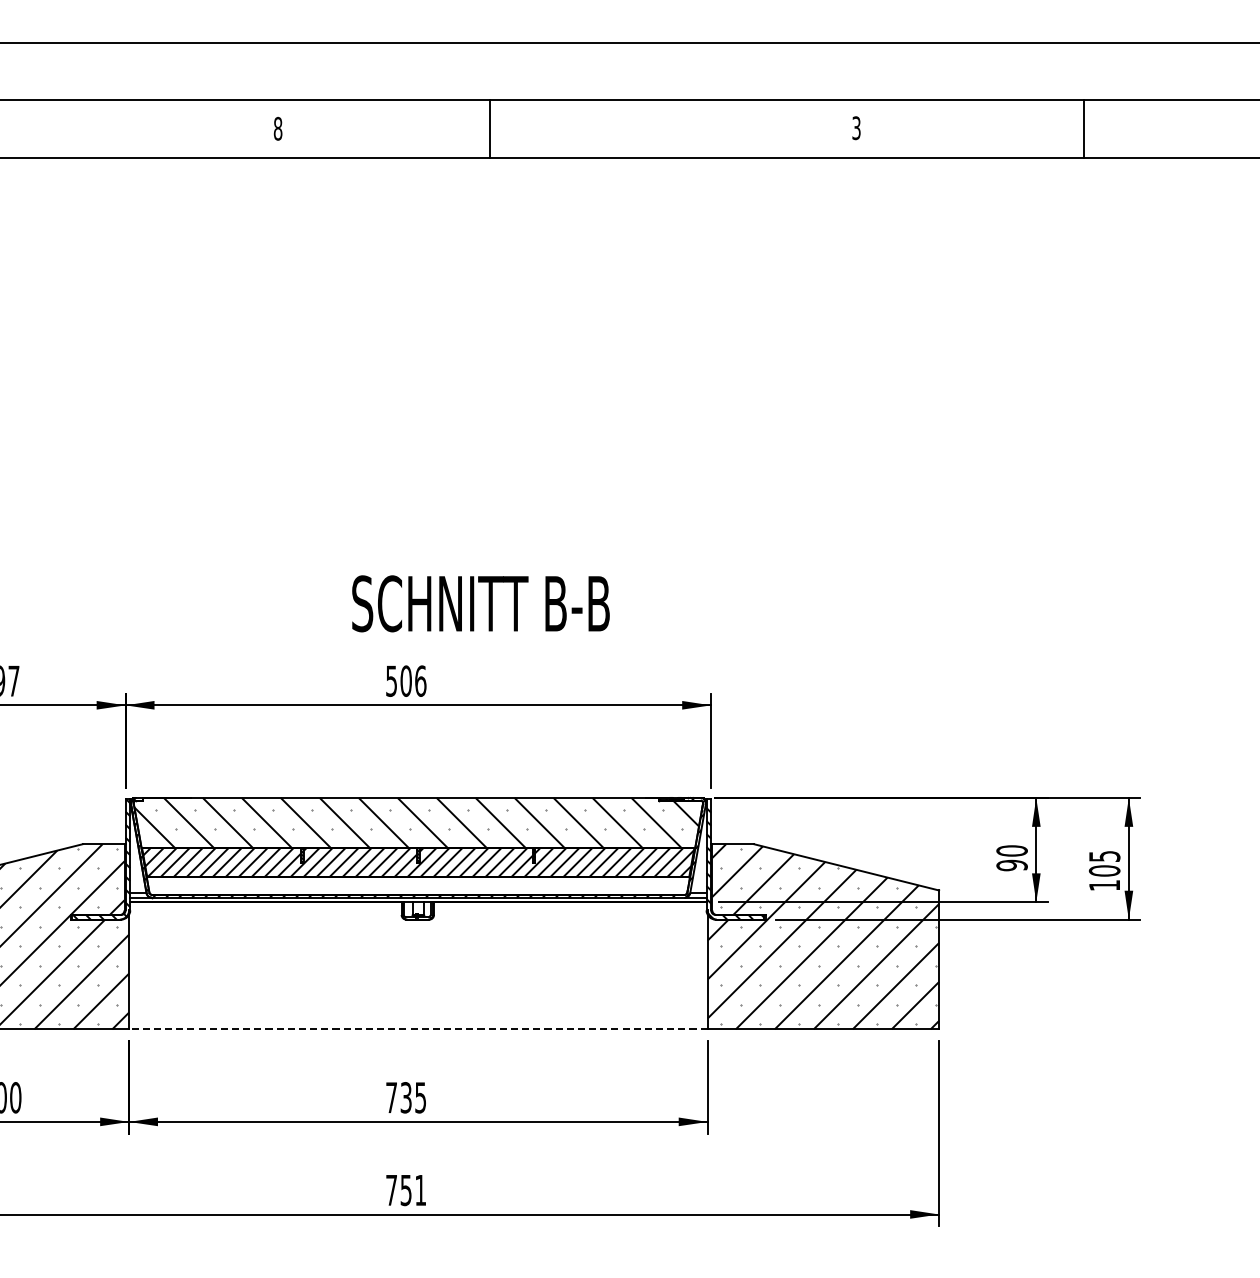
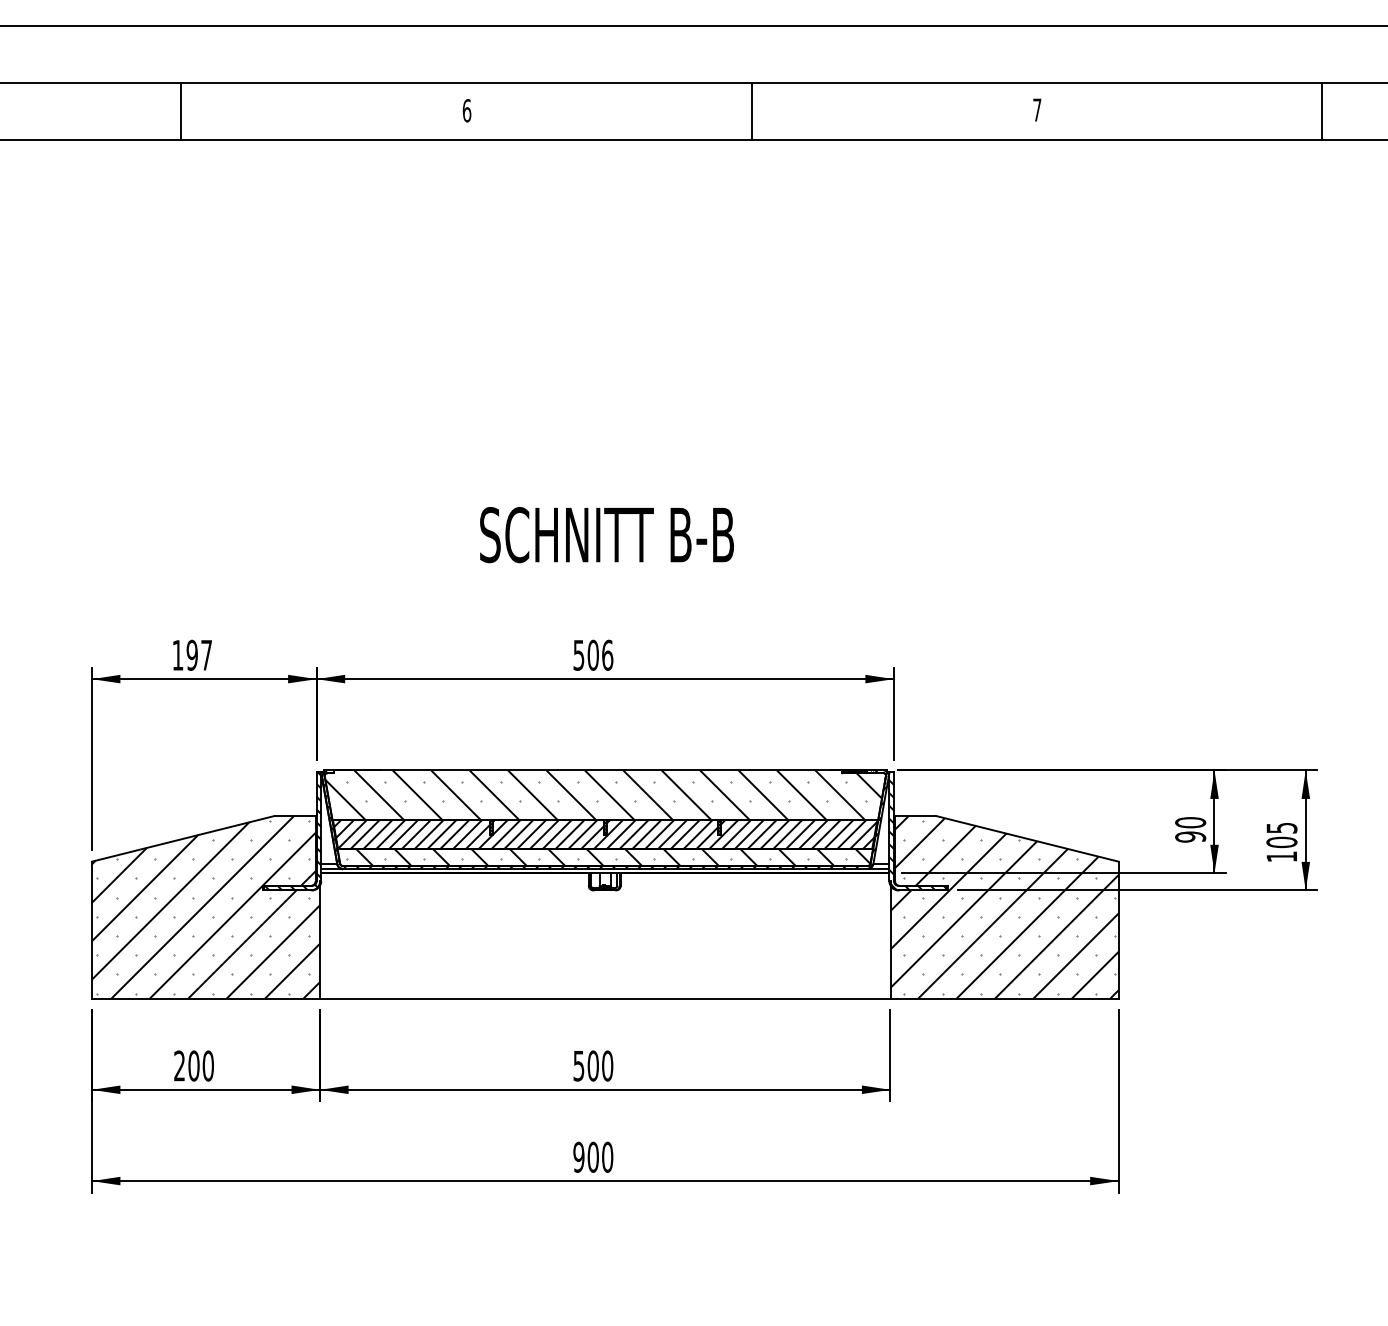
text: (856, 127) -> (1037, 109), 3 -> 7
text: (277, 128) -> (466, 110), 8 -> 6
line: (489, 128) -> (751, 110), moved
line: (1083, 128) -> (1322, 110), moved
text: (480, 604) -> (606, 535), moved
hatch: (421, 885) -> (608, 856), added
line: (417, 1029) -> (604, 998), dashed -> solid
text: (406, 1097) -> (593, 1065), 735 -> 500
text: (406, 1189) -> (593, 1156), 751 -> 900

